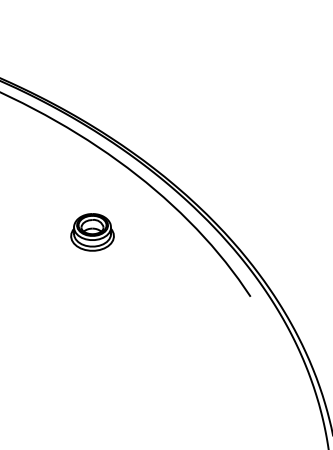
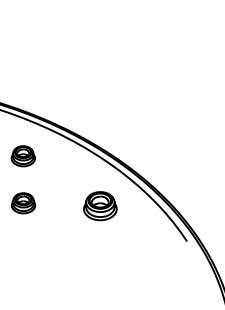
part: (92, 232) -> (100, 206), size x1.4

